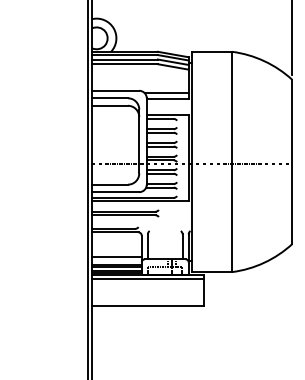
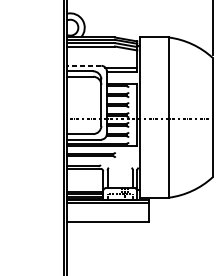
line: (115, 90) -> (84, 65), solid -> dashed
line: (116, 256) -> (84, 186), removed

